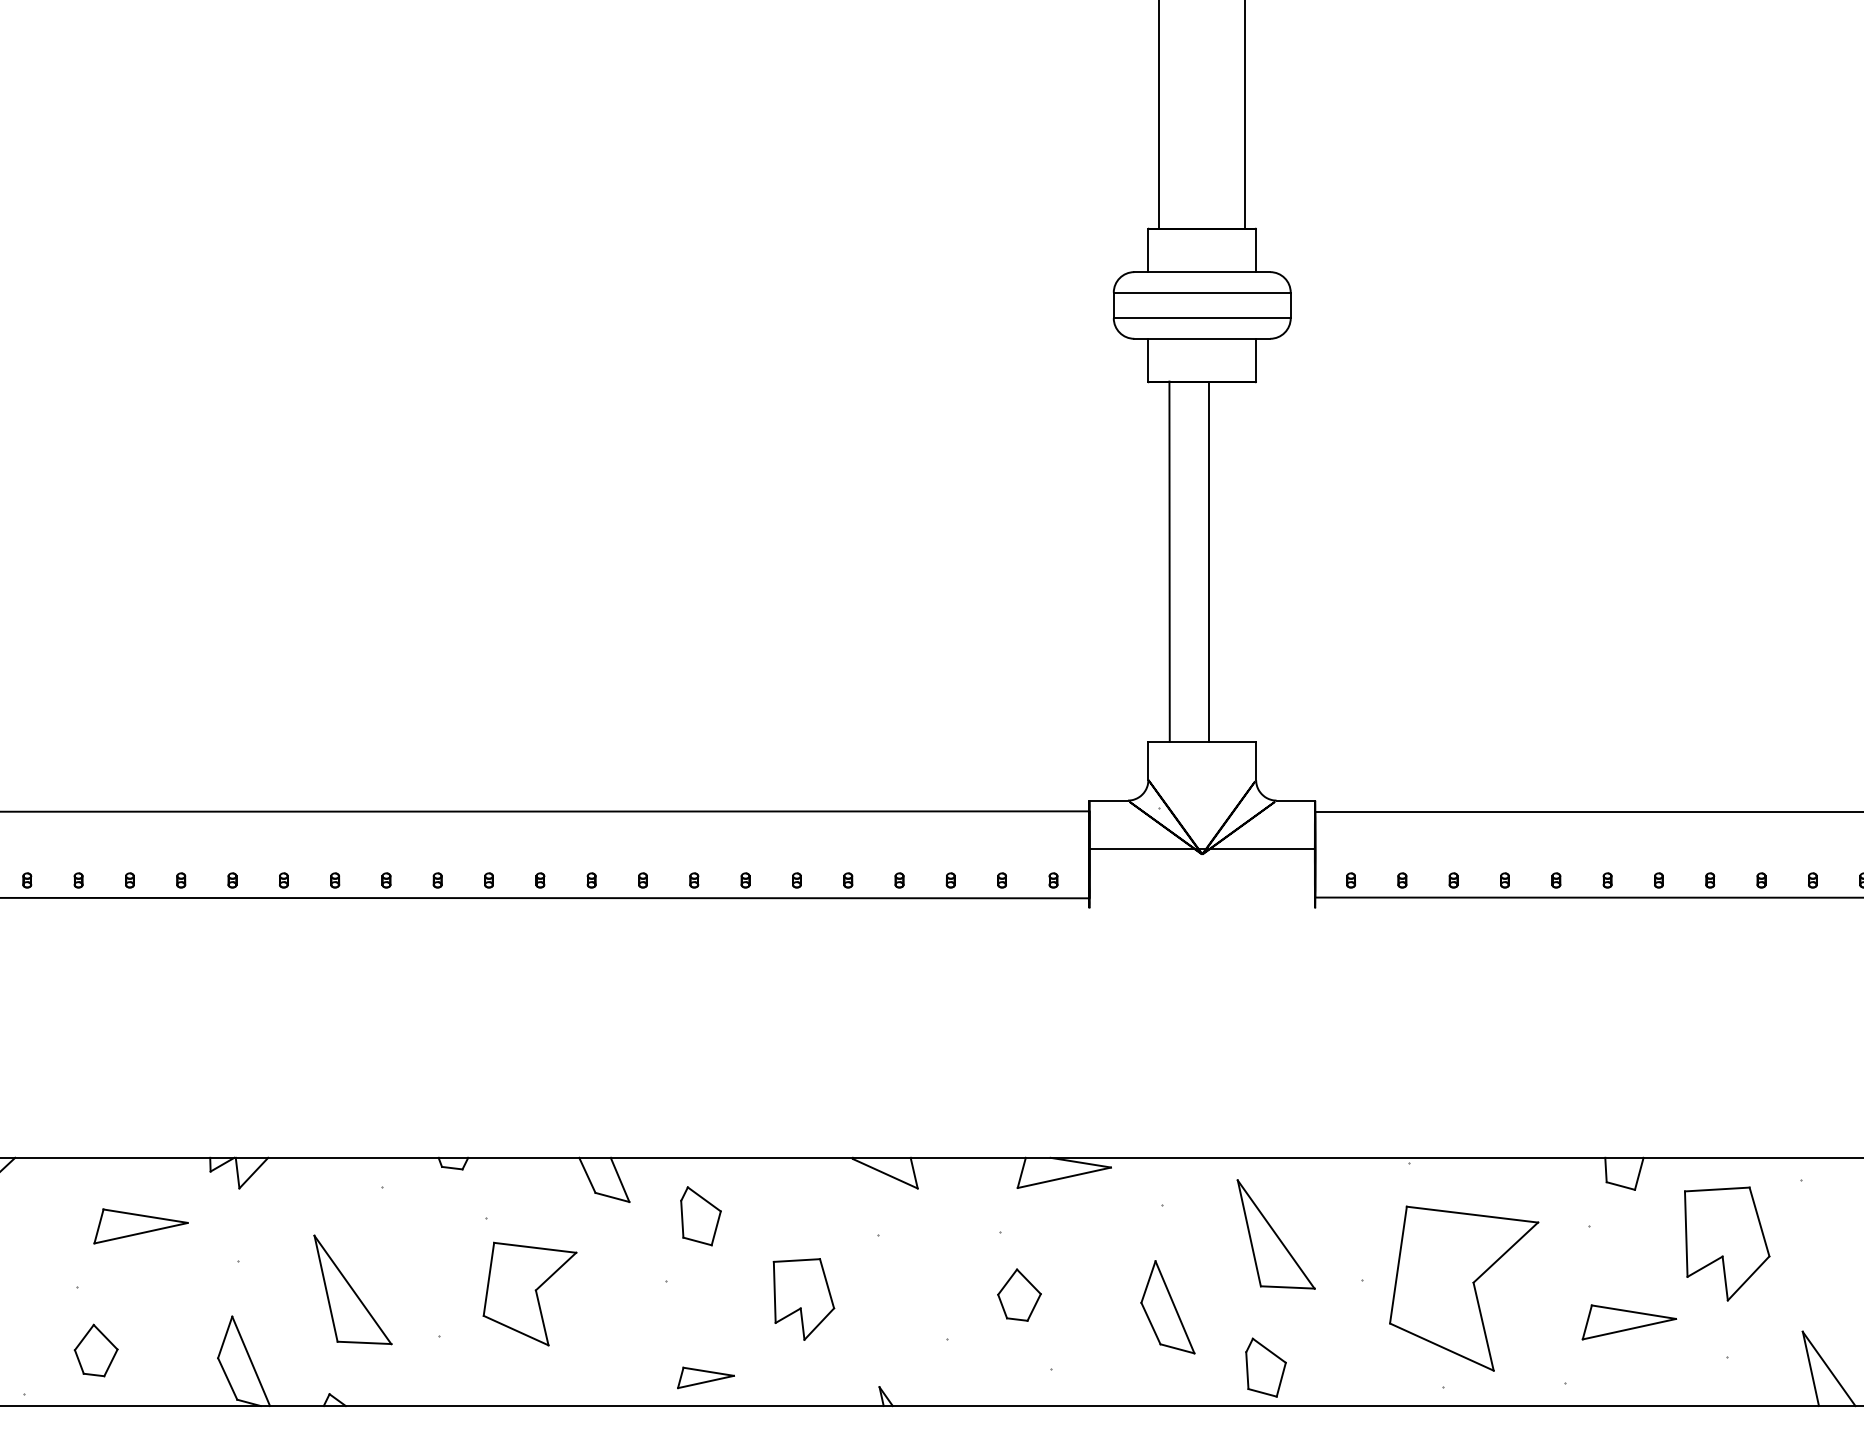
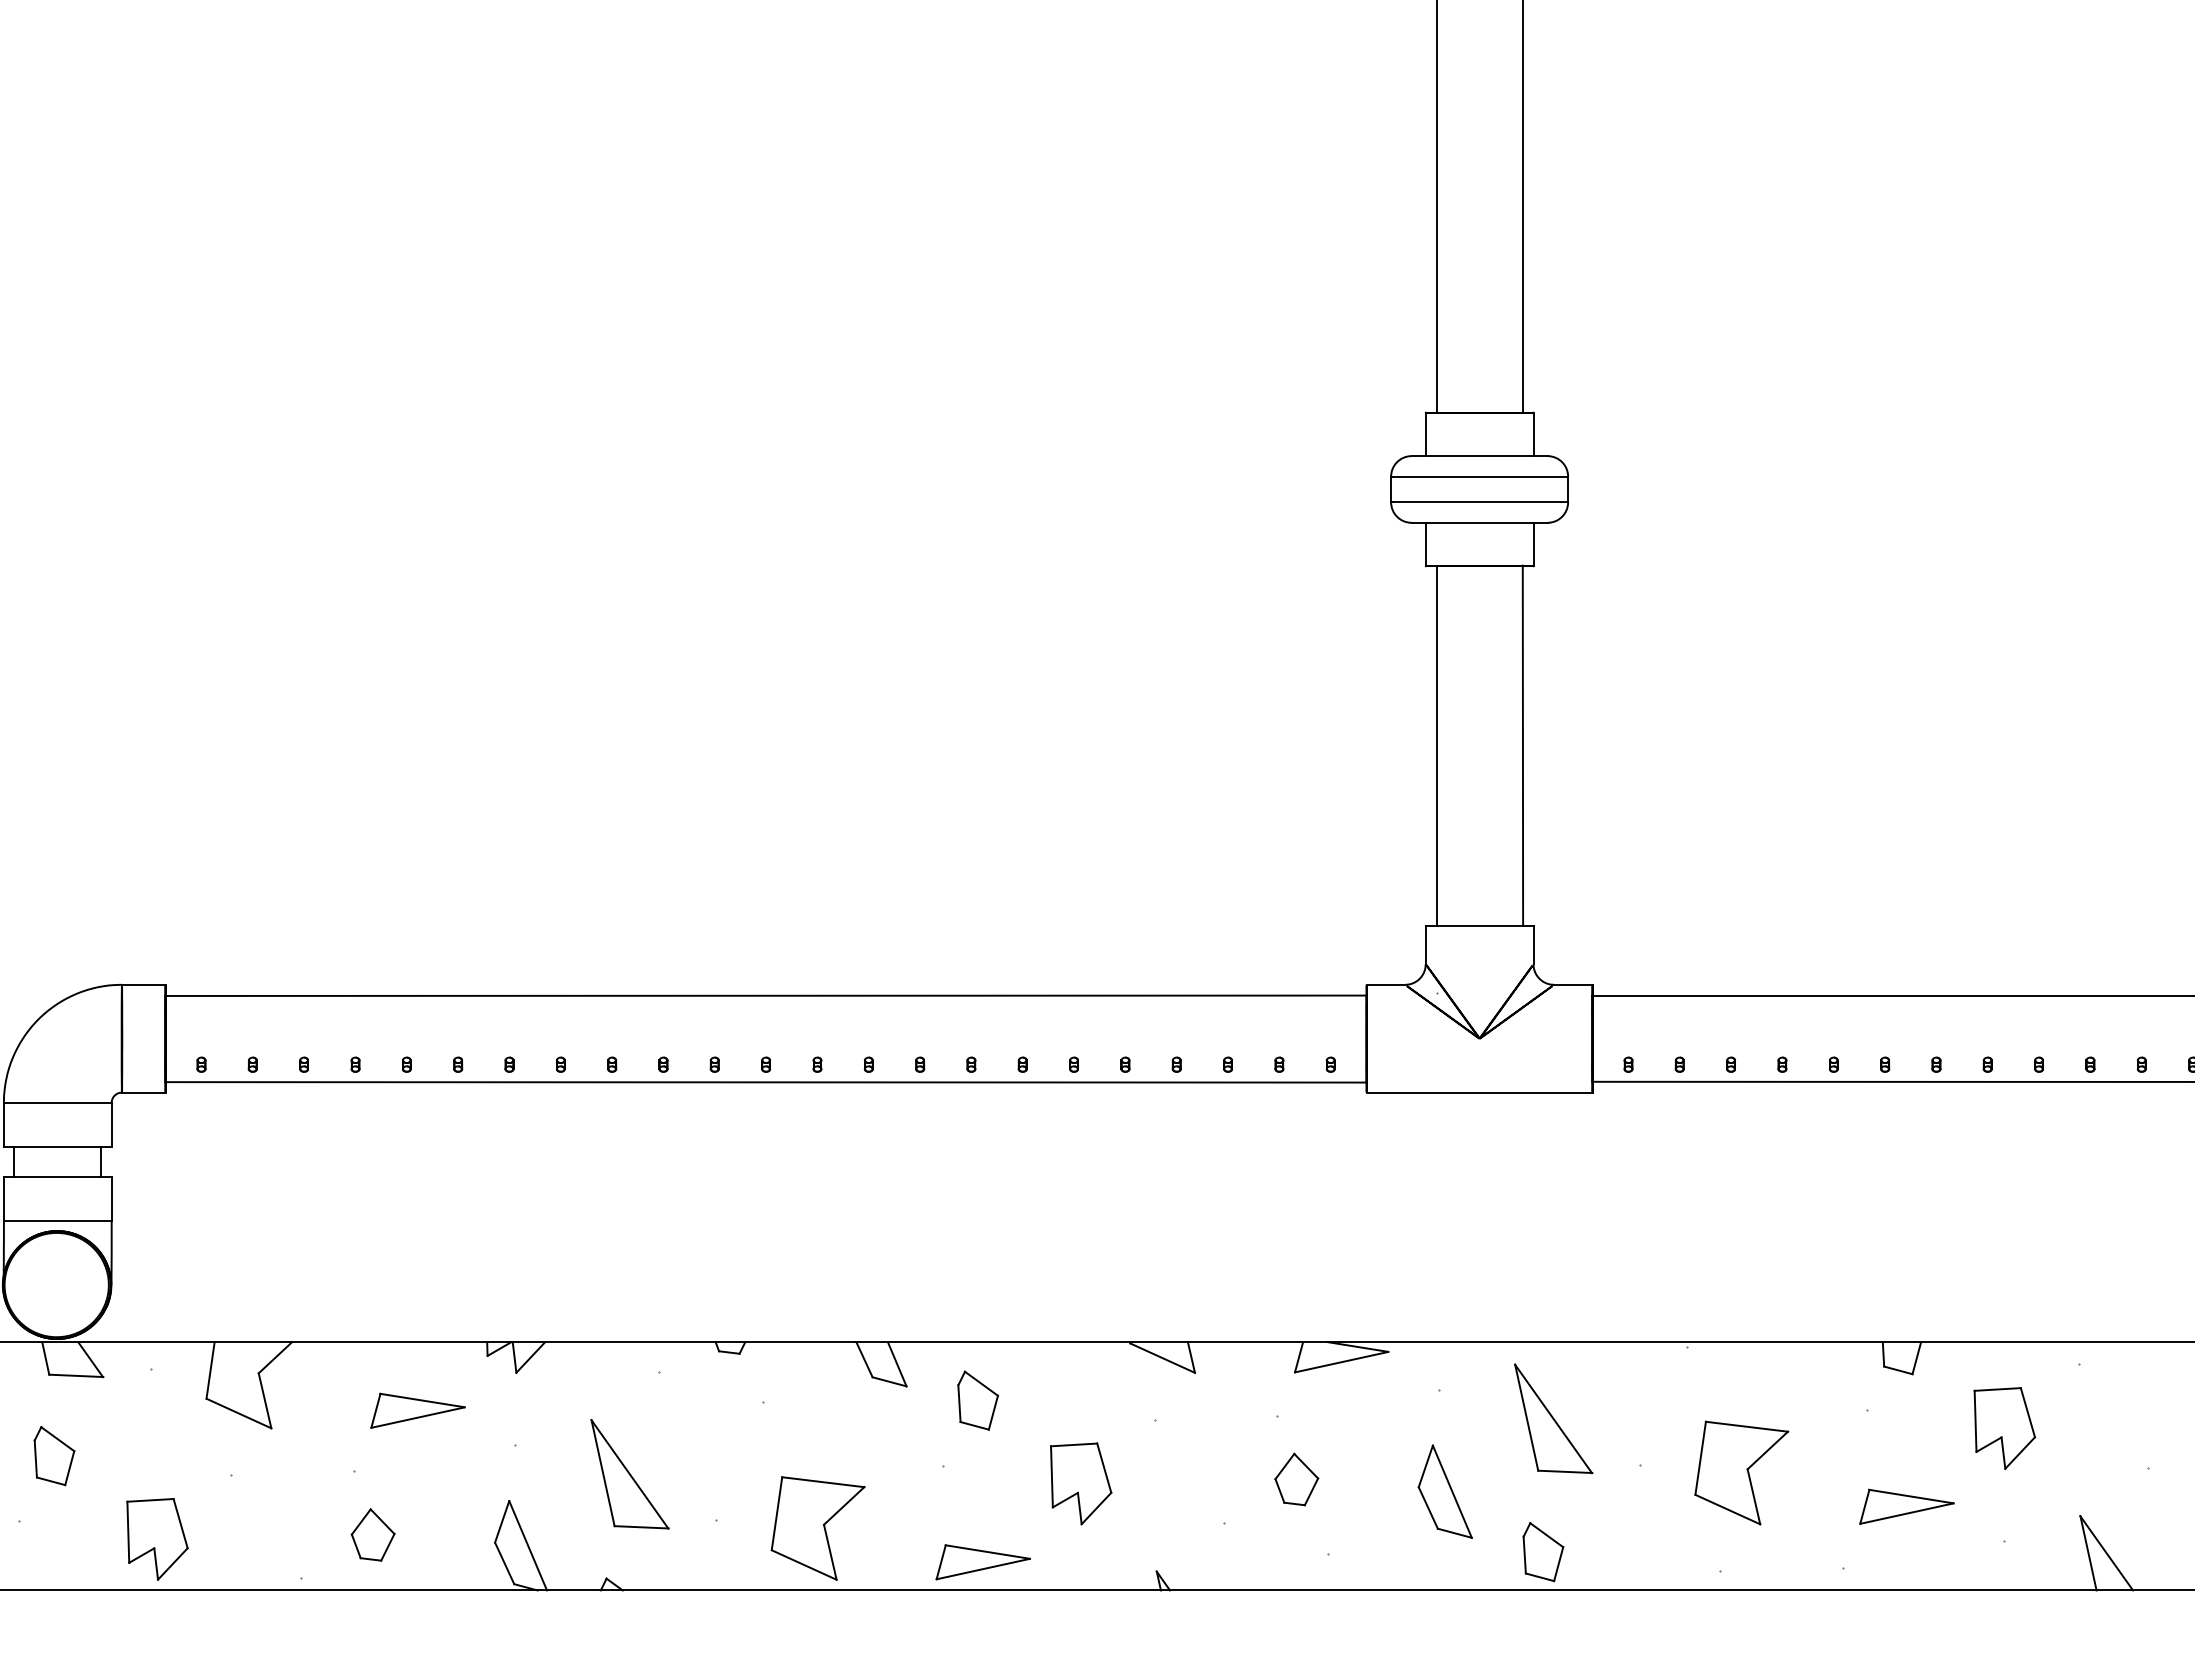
line: (1169, 561) -> (1522, 745), moved
line: (1209, 561) -> (1436, 745), moved
line: (1202, 849) -> (1479, 1092), moved
part: (1726, 1244) -> (2004, 1428), size x0.71
part: (1464, 1288) -> (1741, 1472), size x0.62
part: (529, 1294) -> (817, 1528), moved
part: (705, 1378) -> (982, 1562), size x1.67

